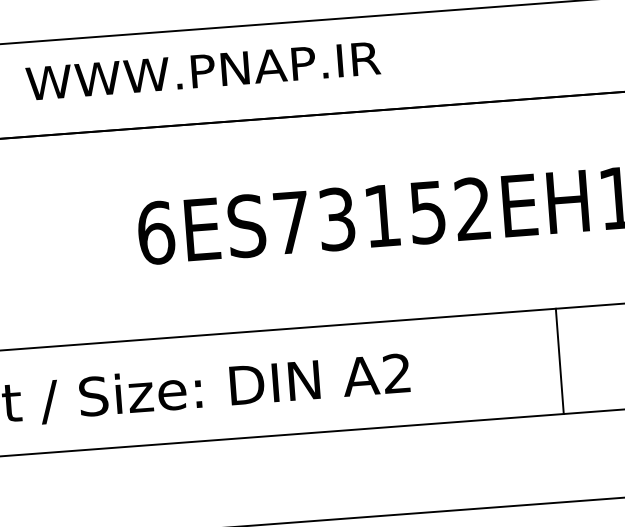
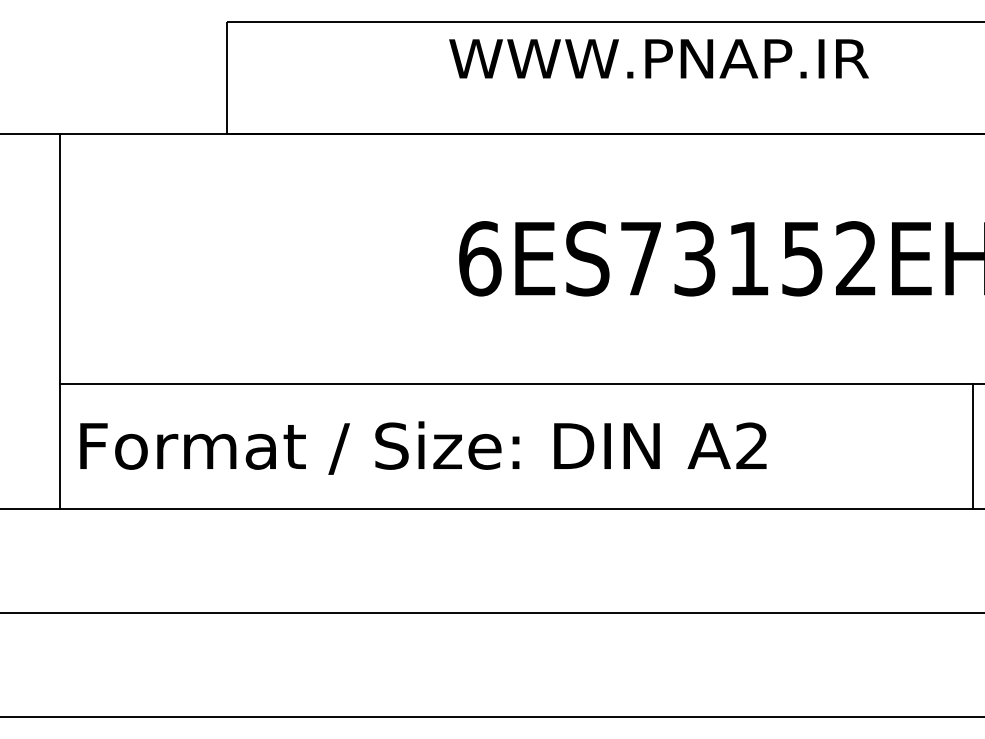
text: (202, 70) -> (658, 58), moved
line: (560, 360) -> (973, 445), moved

